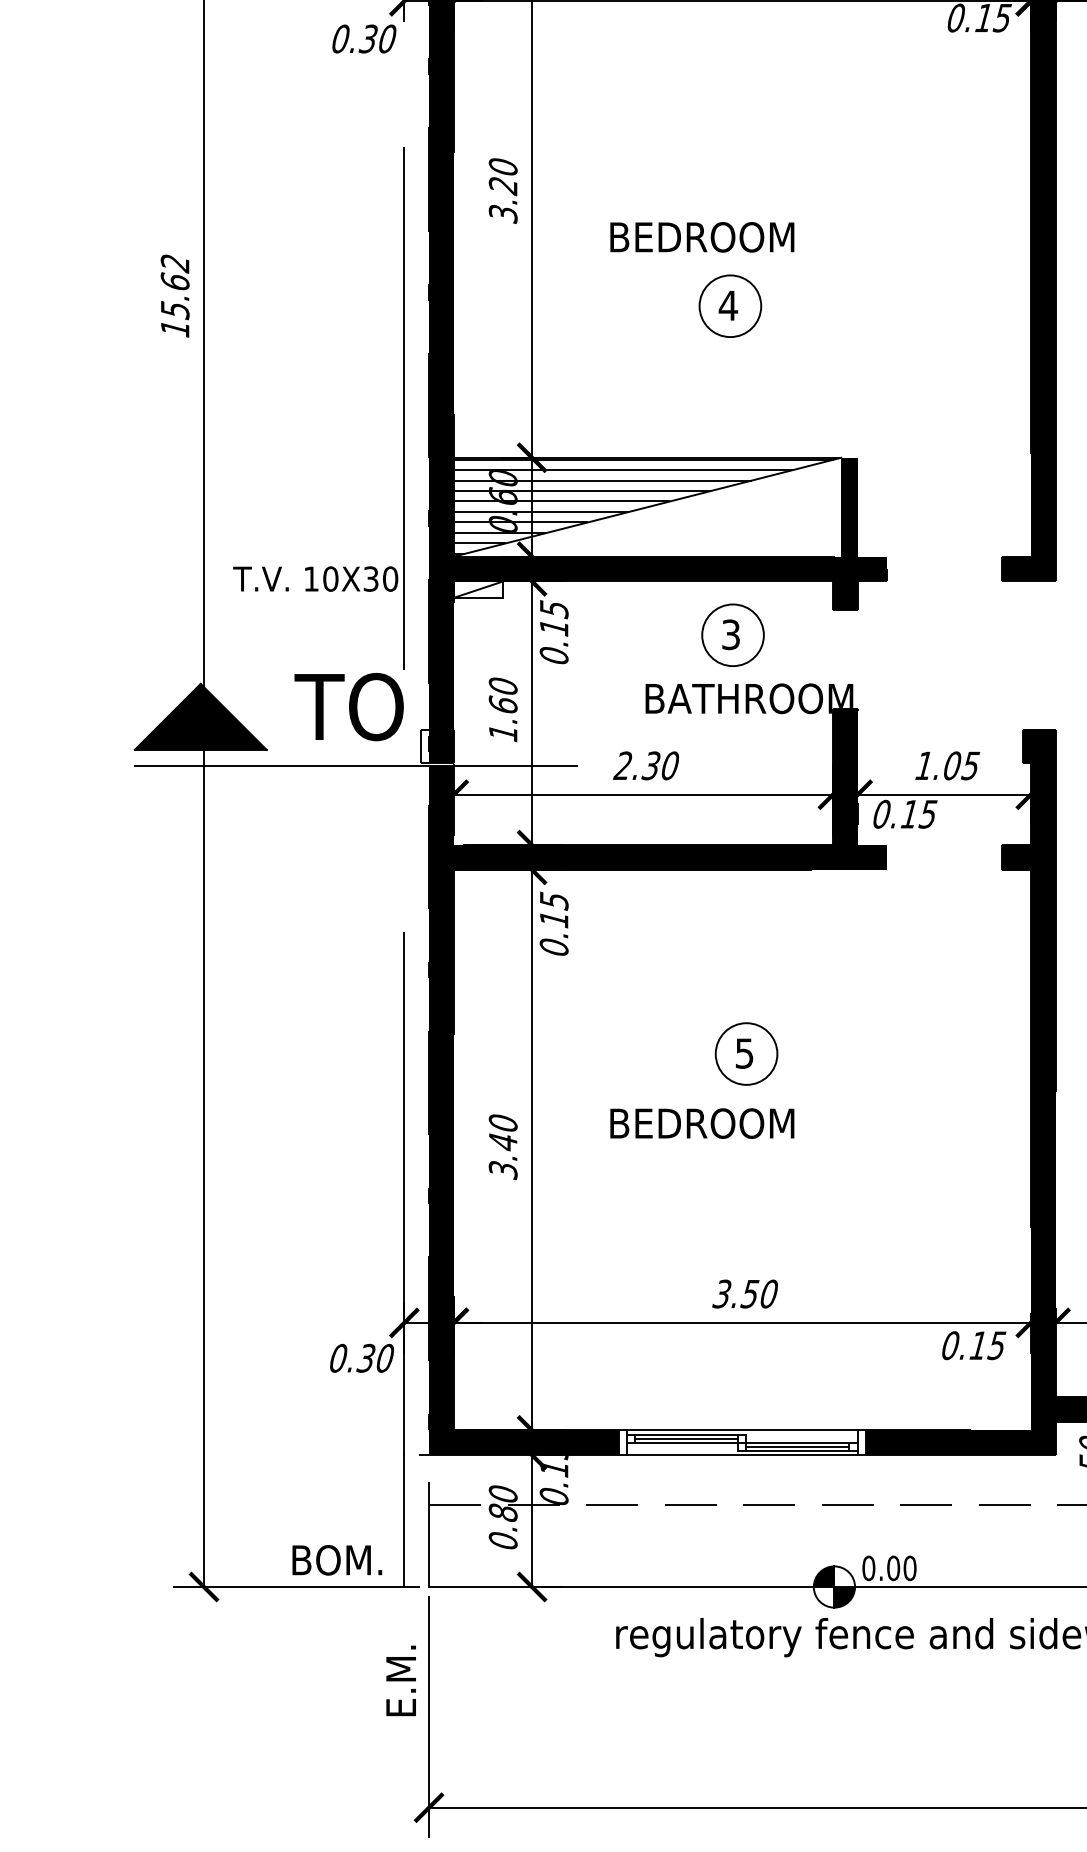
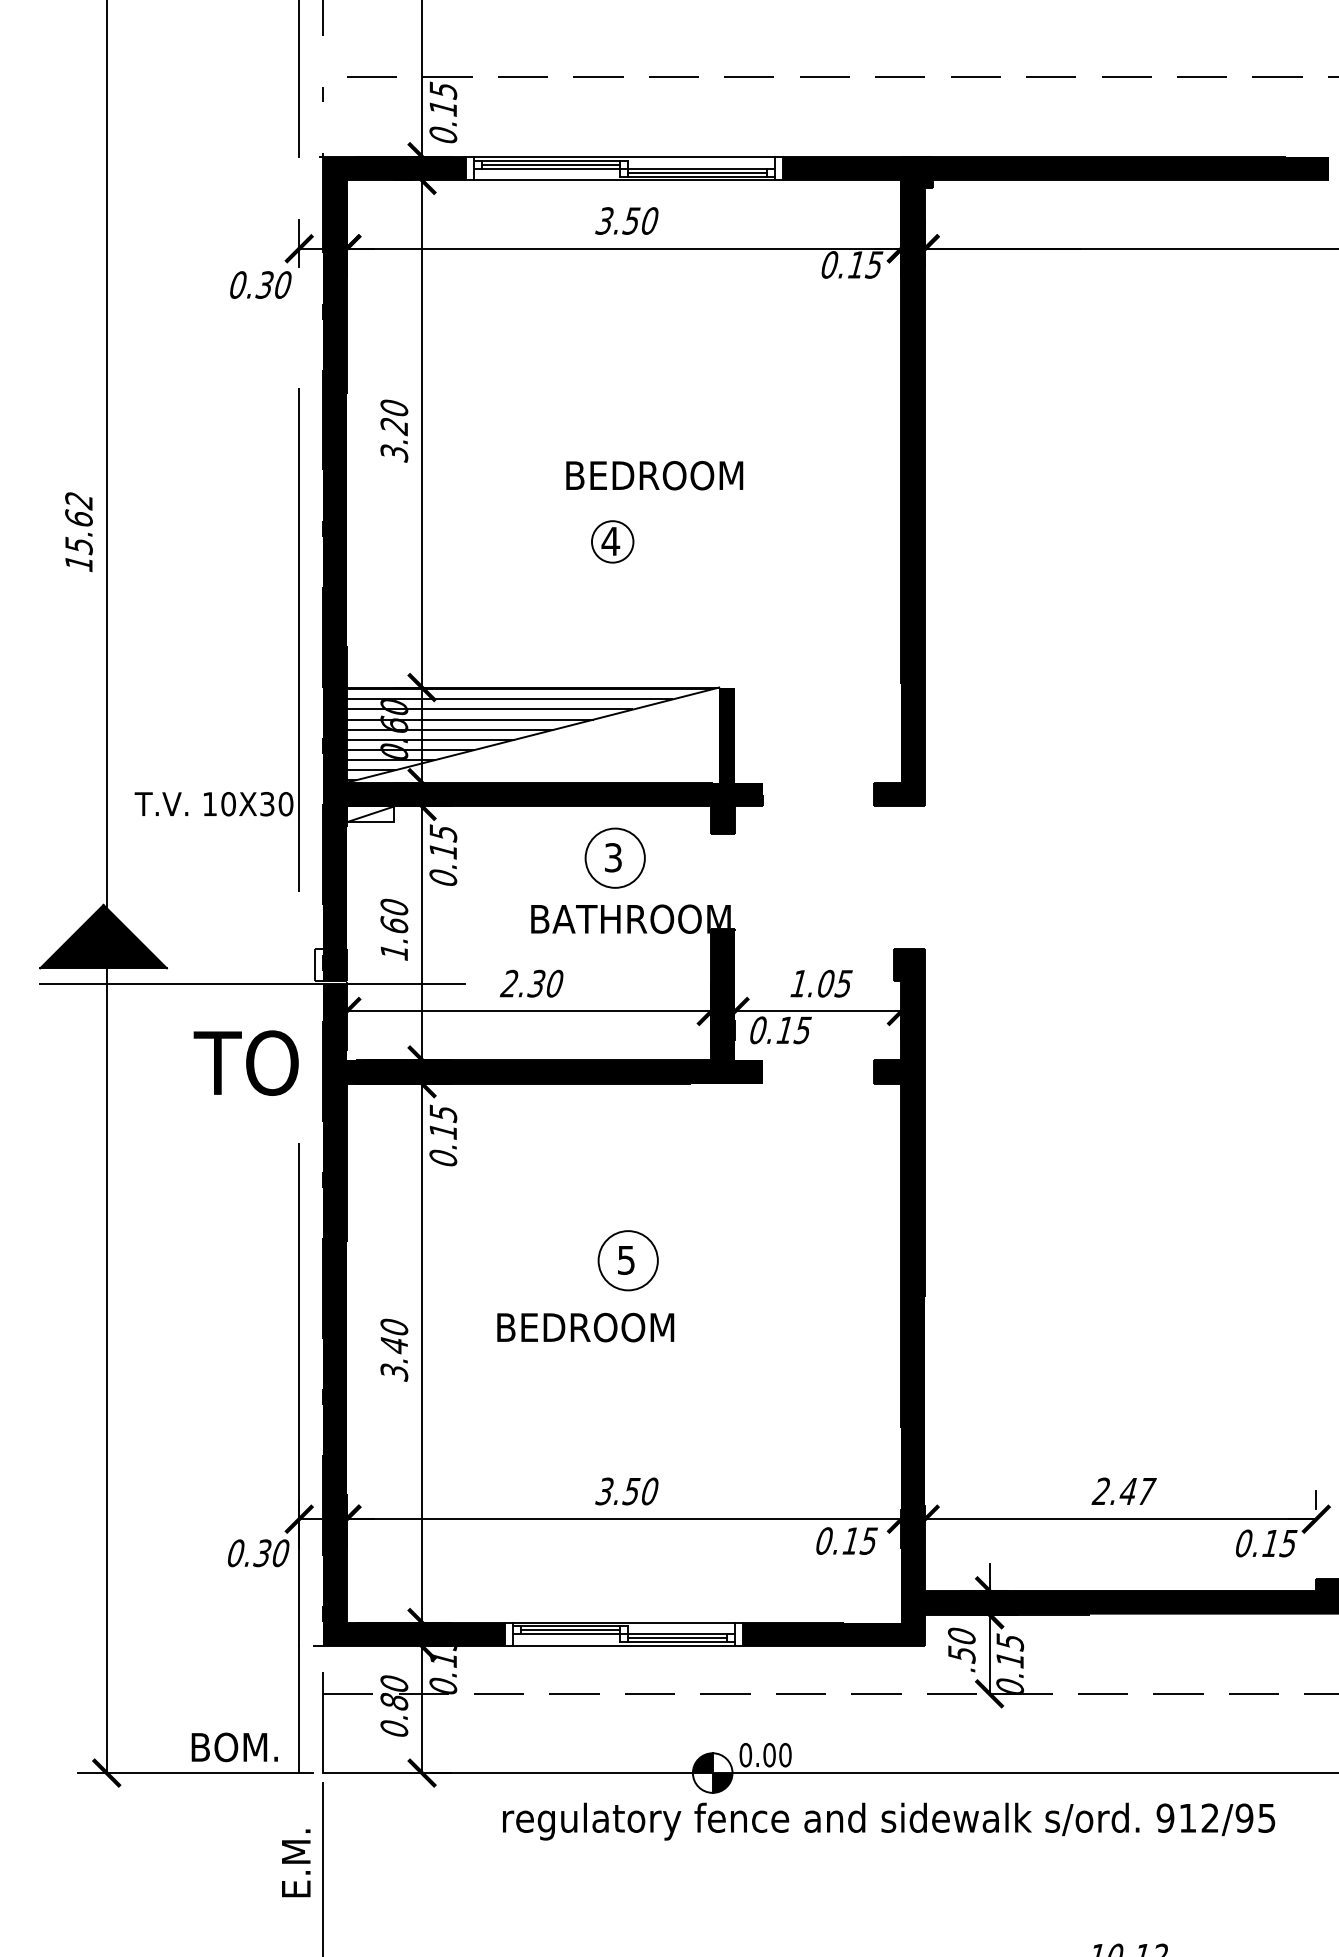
text: (702, 237) -> (654, 475), moved
circle: (730, 305) -> (612, 541), size x0.7
text: (348, 706) -> (245, 1062), moved

